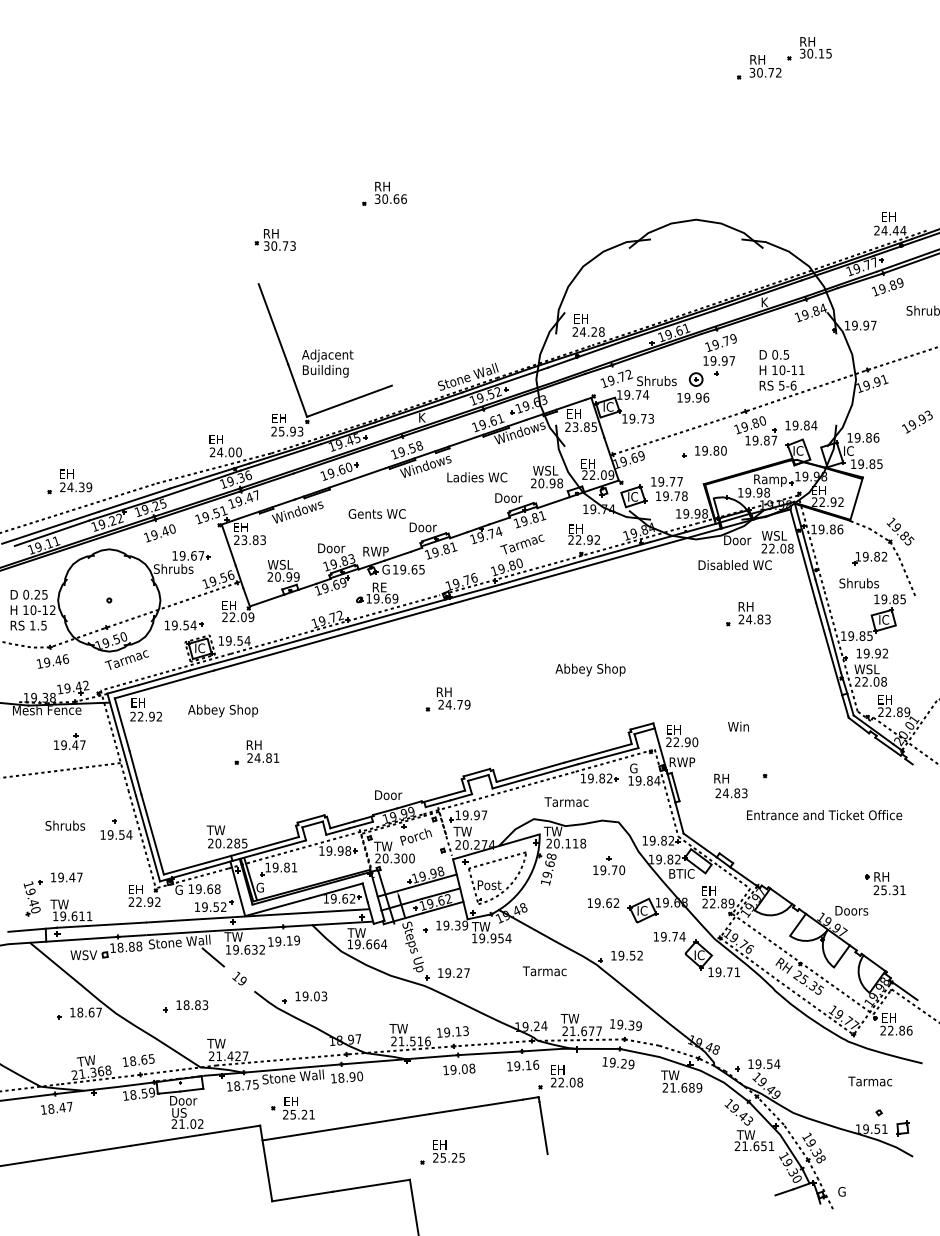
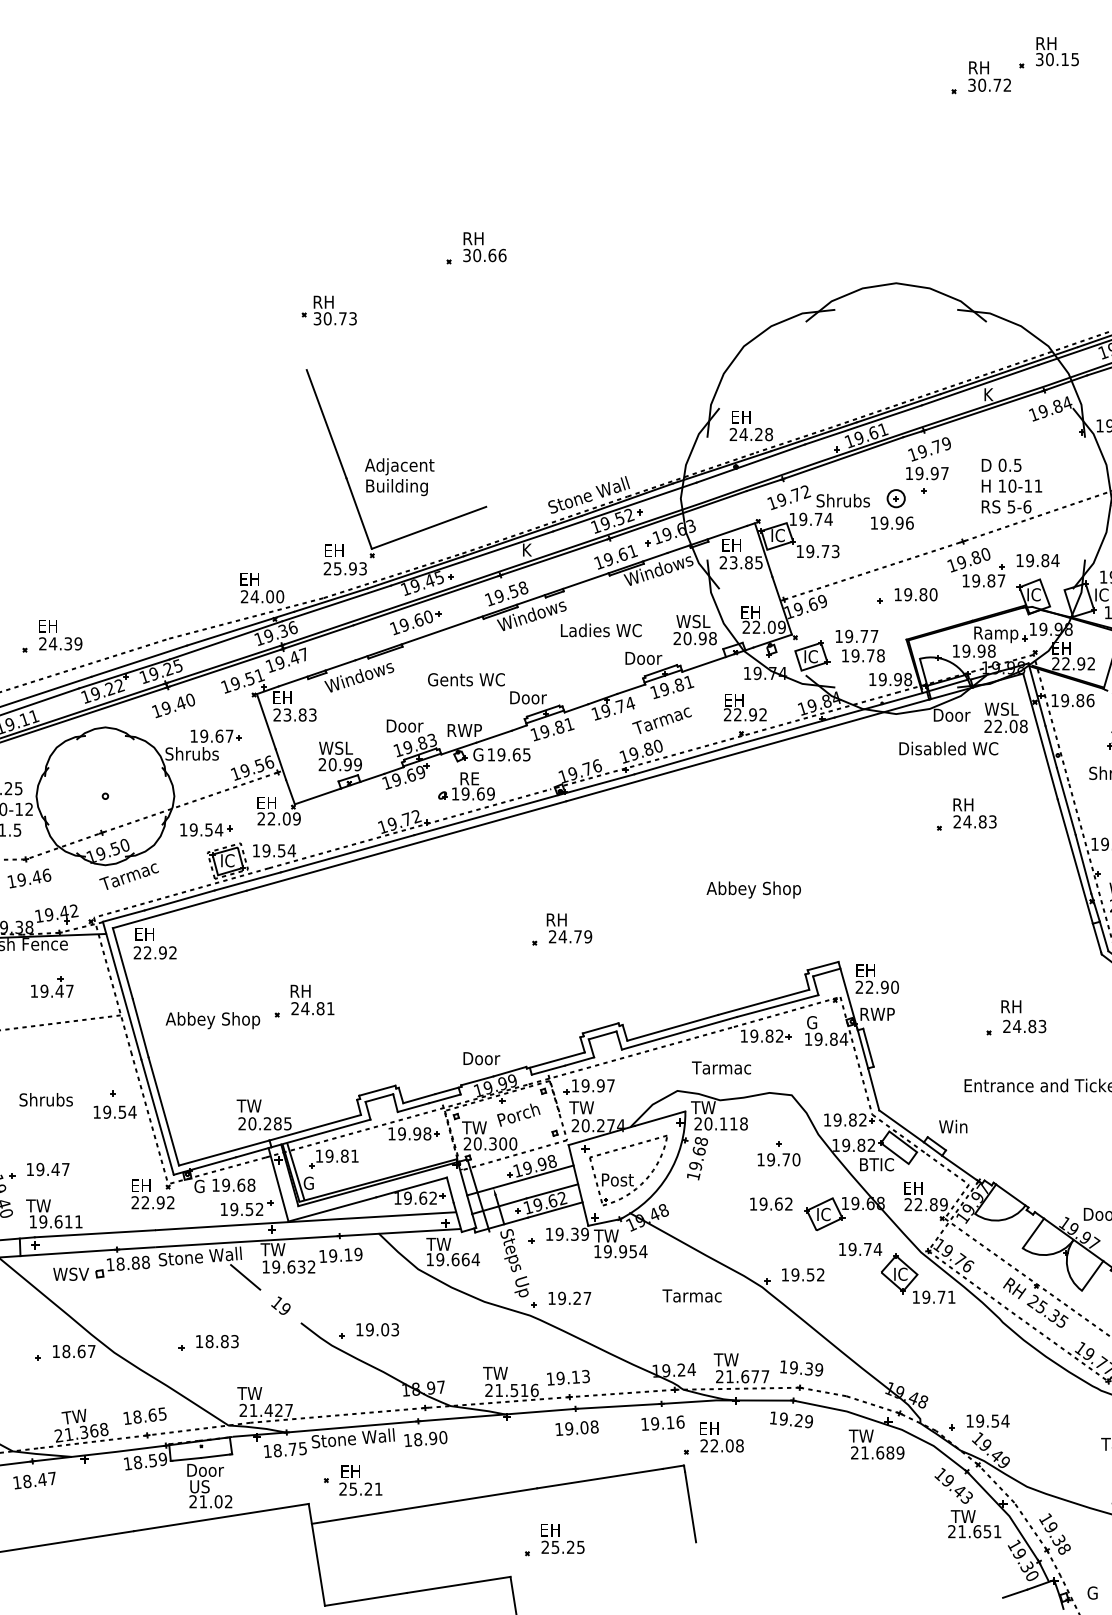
text: (222, 710) -> (212, 1019), moved
text: (738, 726) -> (953, 1126), moved
text: (730, 785) -> (1023, 1015), moved
line: (413, 866) -> (515, 1154), added

